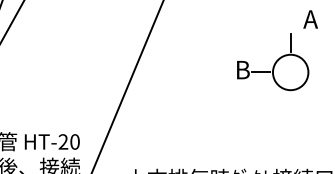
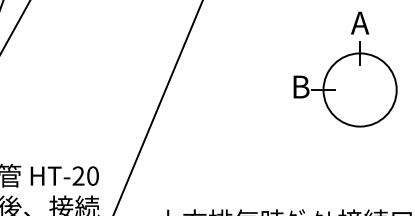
text: (310, 19) -> (359, 23), moved
circle: (290, 72) -> (359, 90), size x1.67

